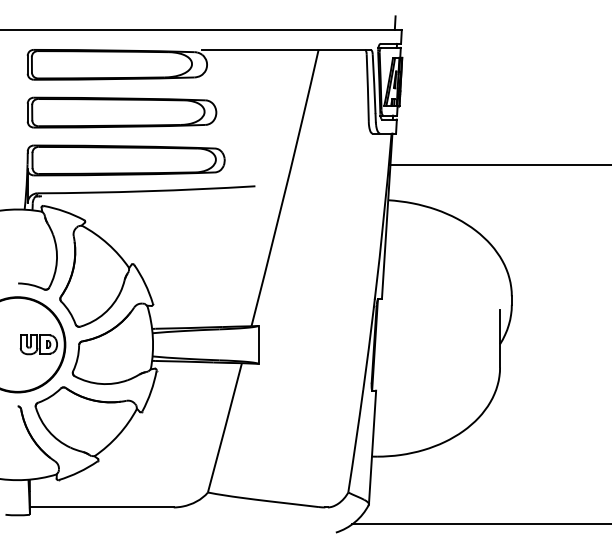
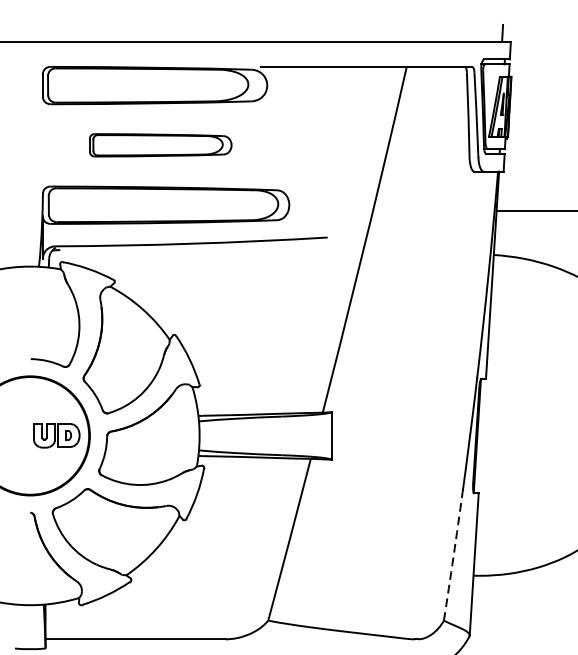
part: (121, 112) -> (160, 145), size x0.6
arc: (356, 441) -> (454, 556), solid -> dashed

